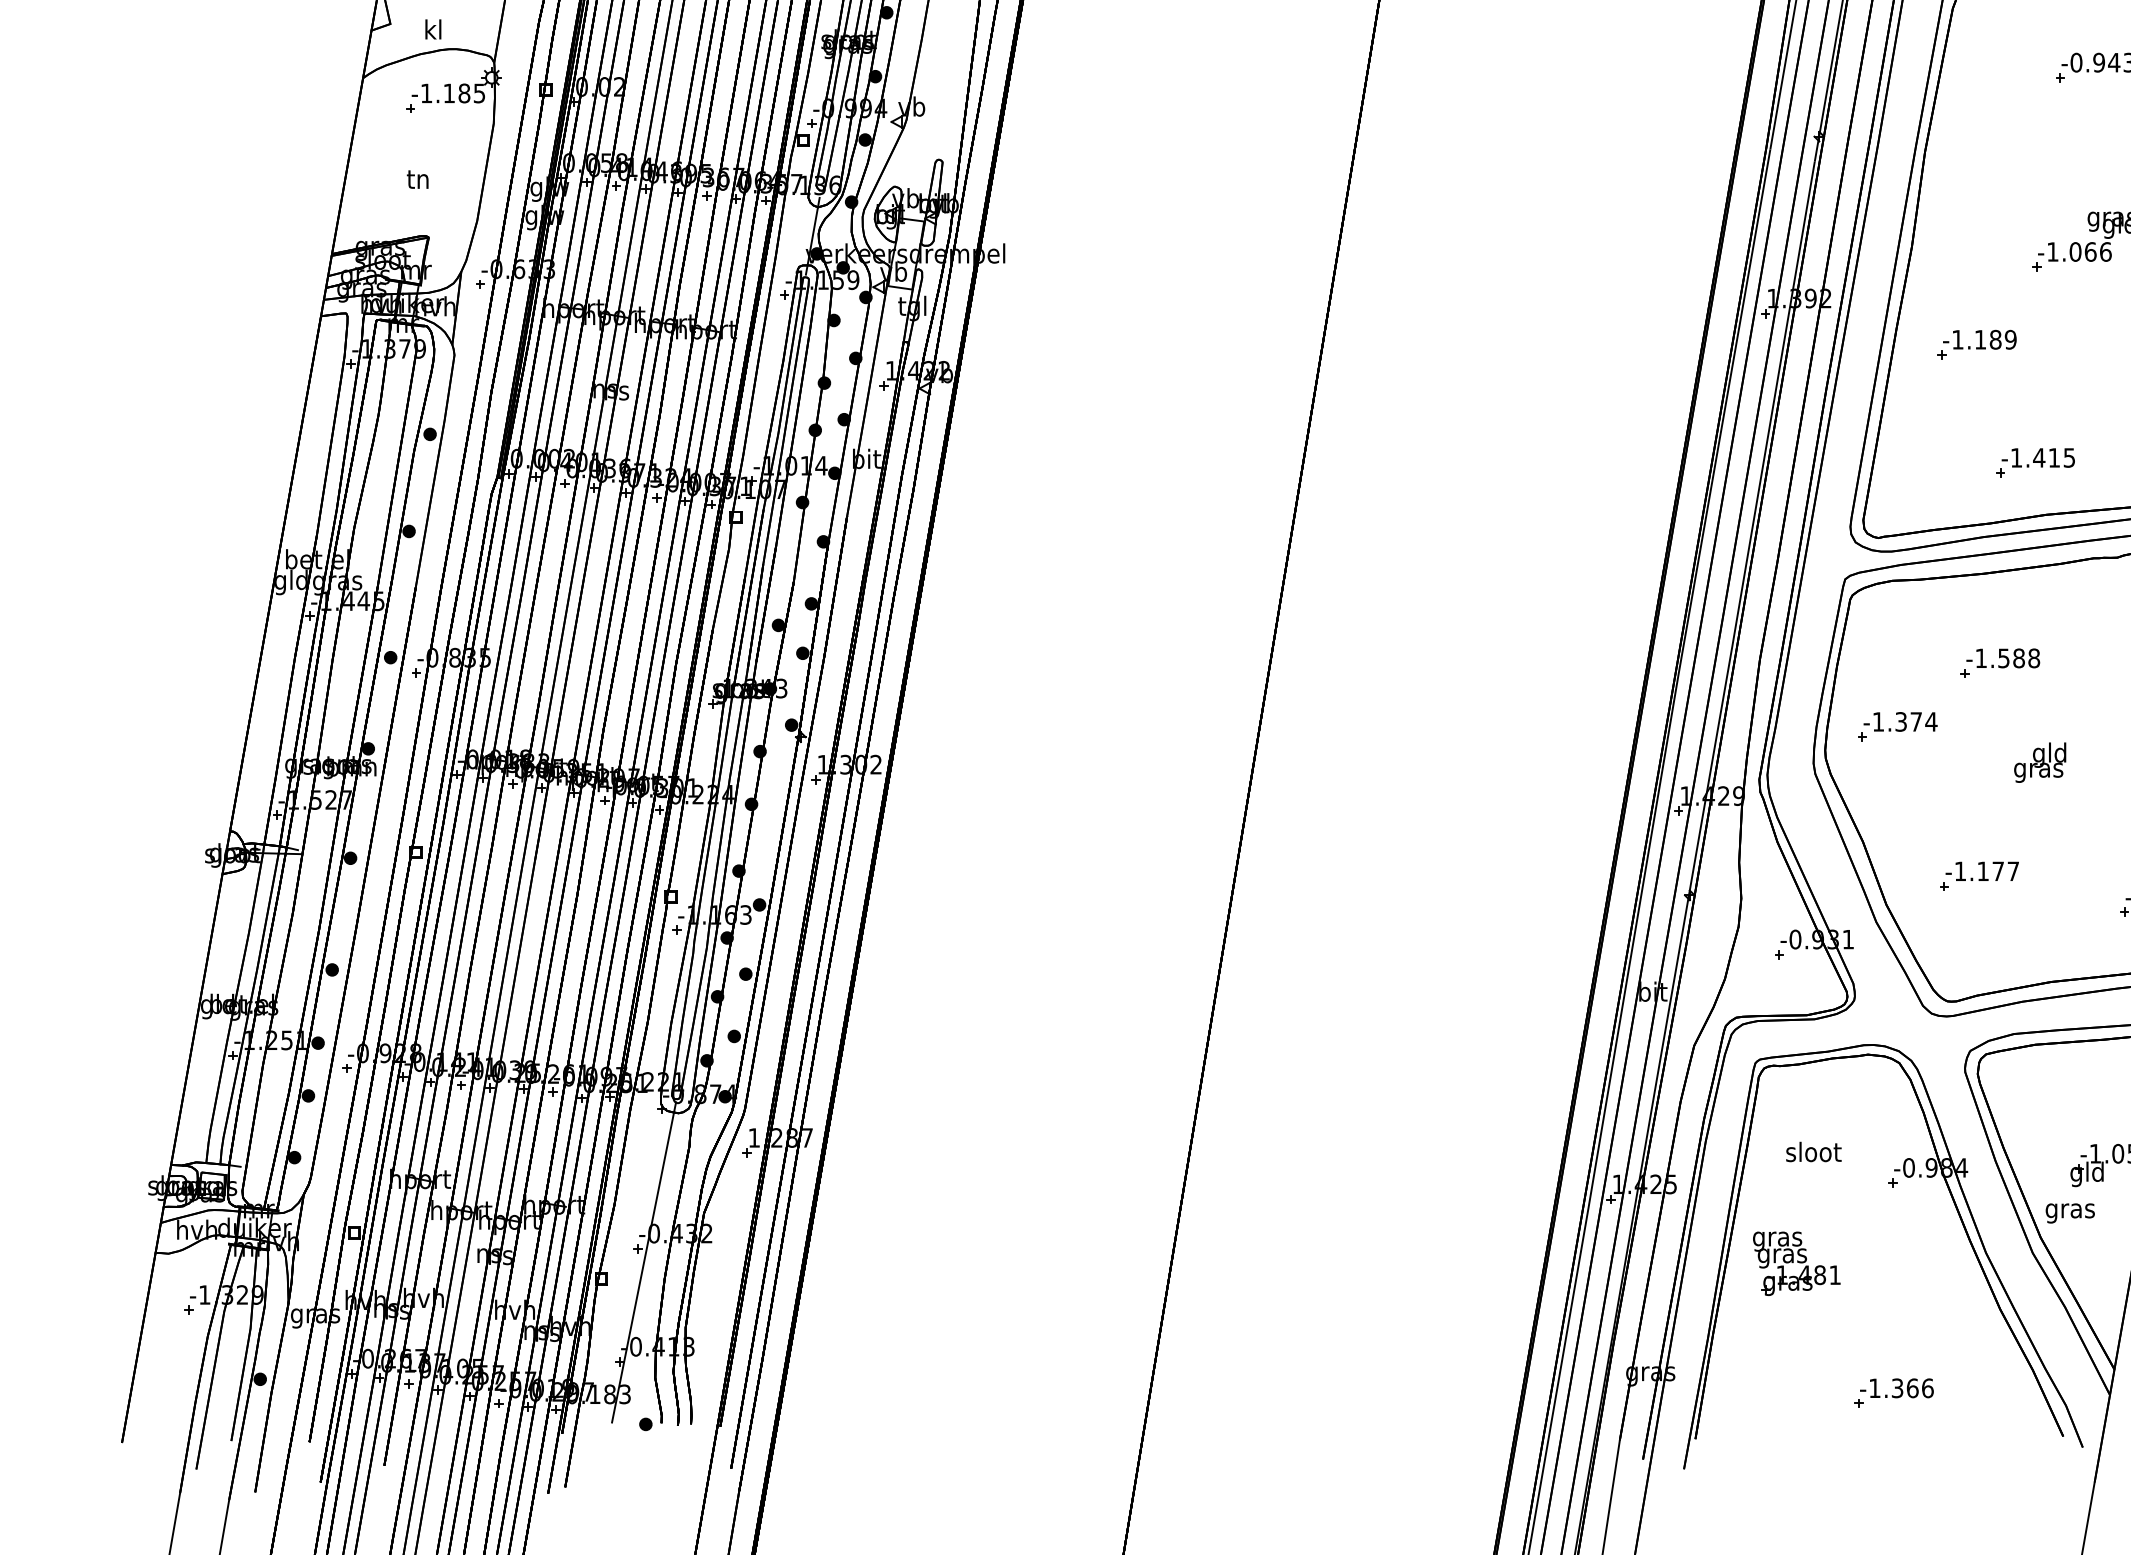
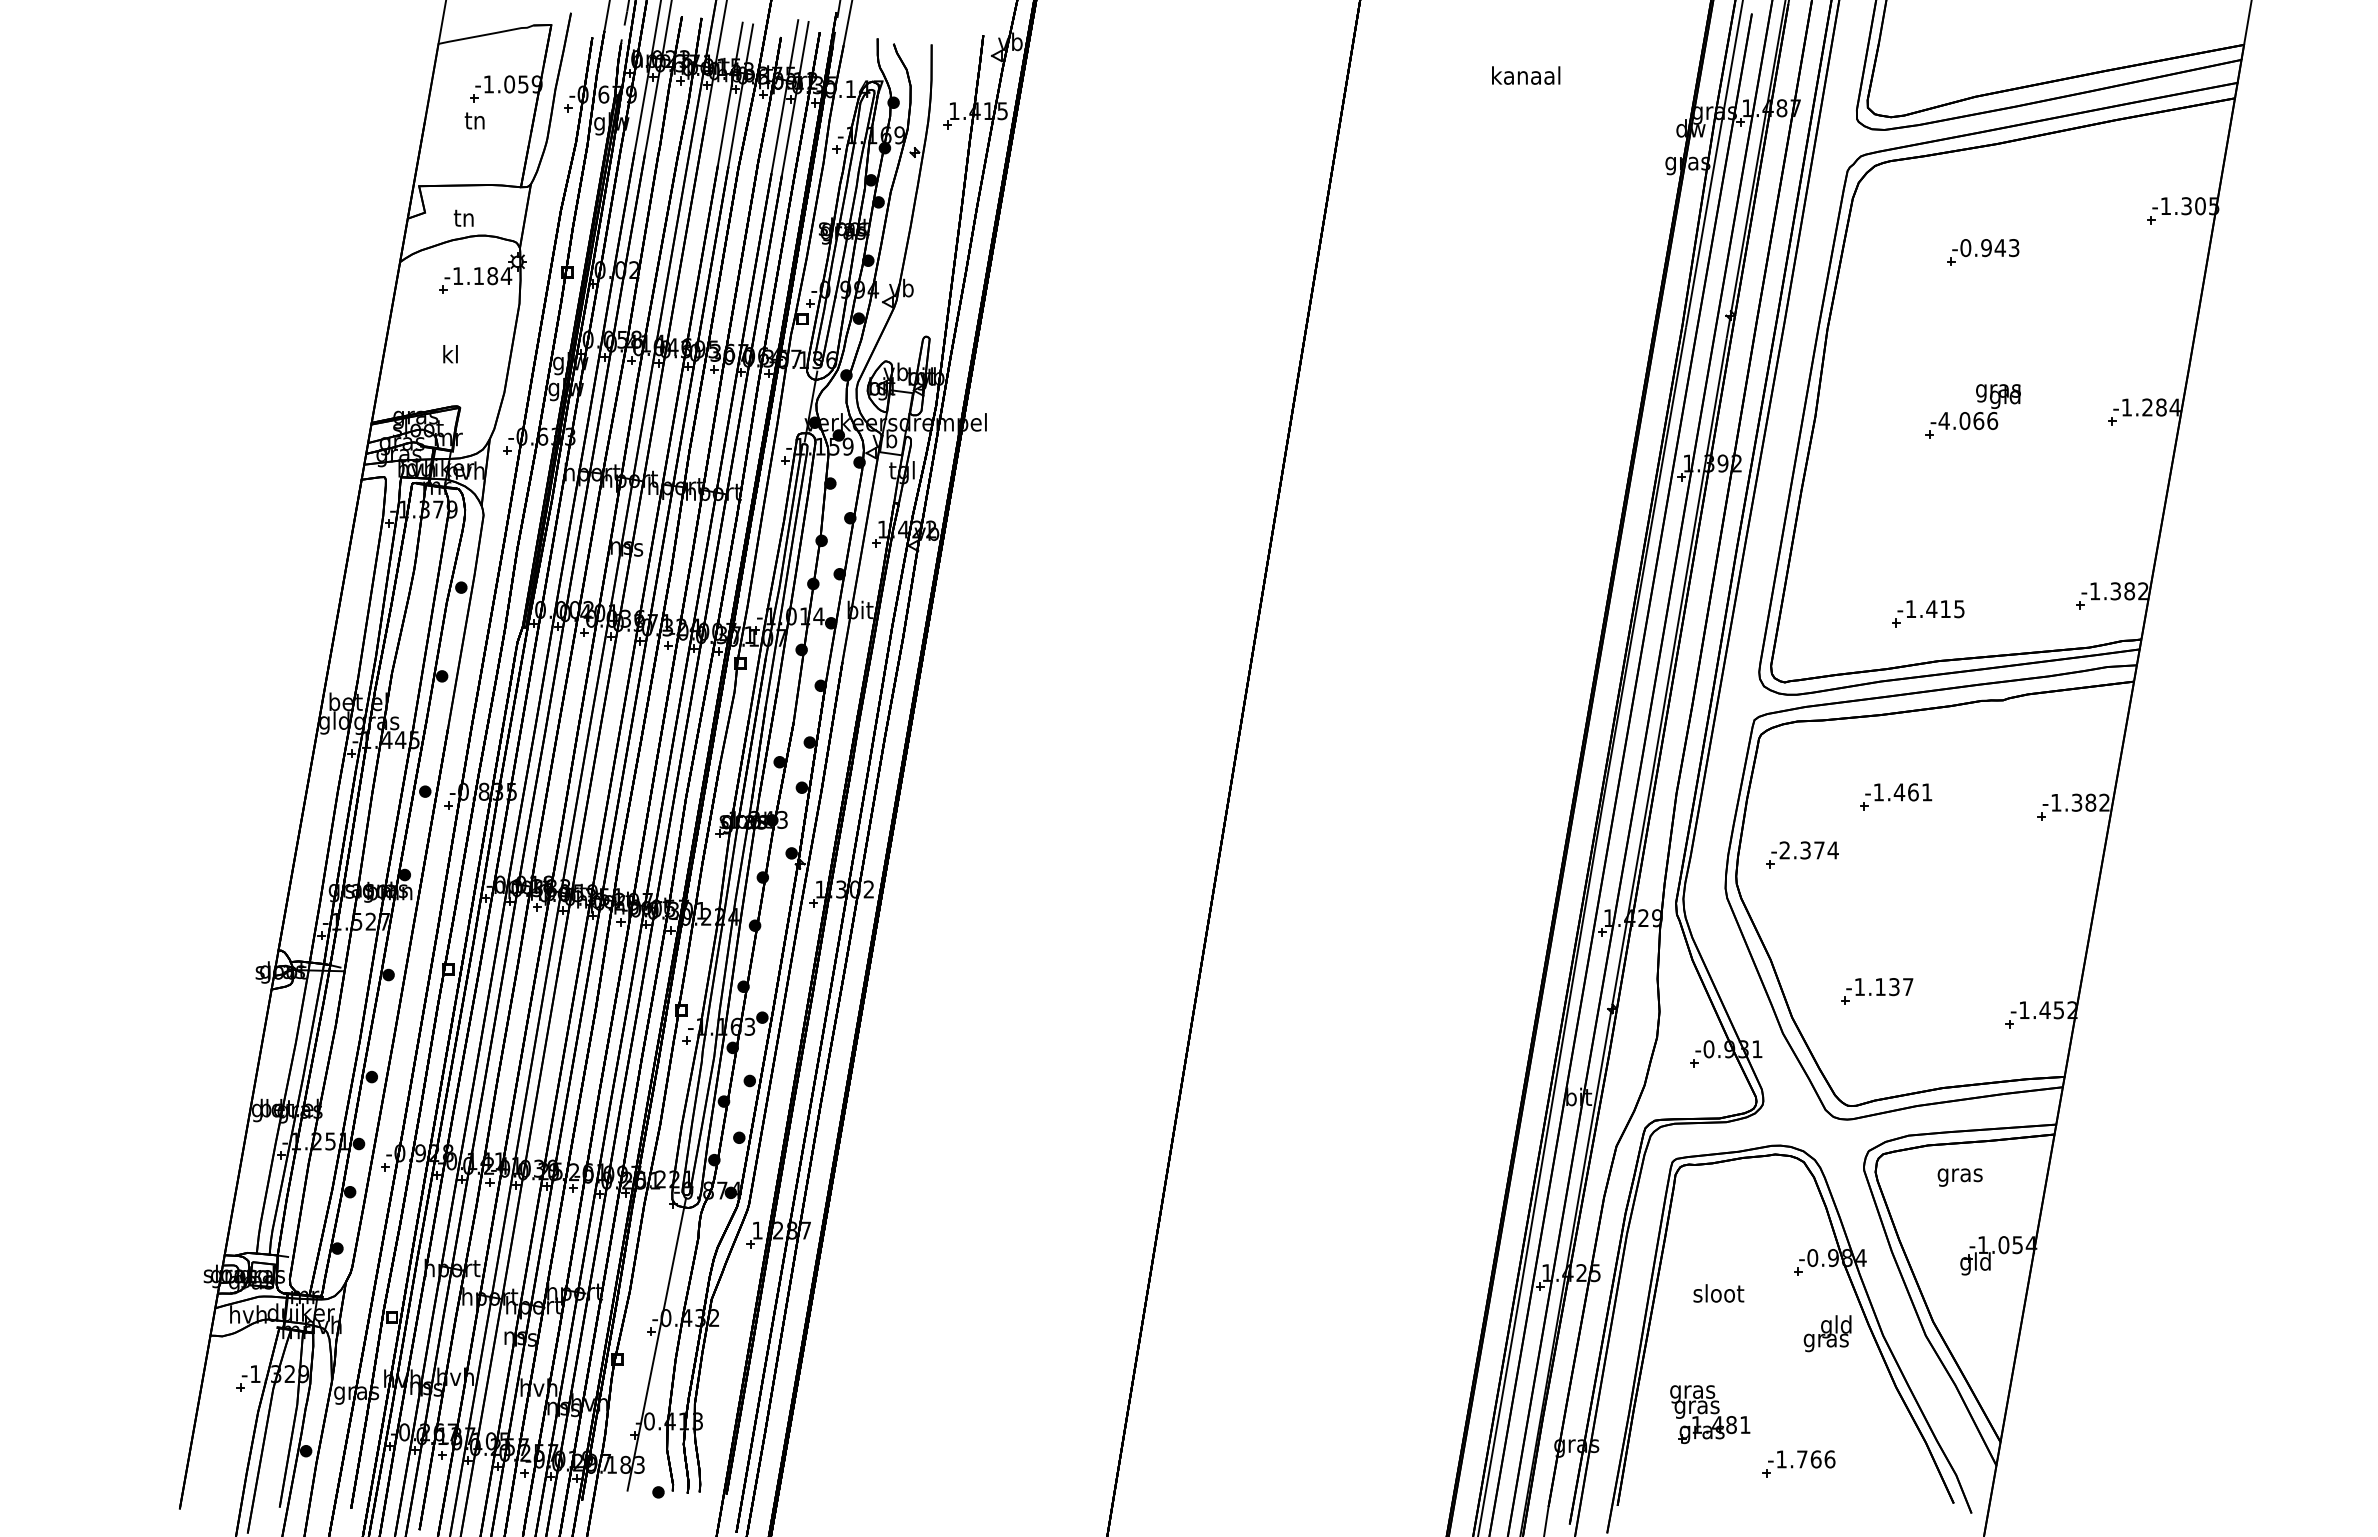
text: (432, 29) -> (463, 217), kl -> tn
text: (479, 93) -> (506, 276), -1.185 -> -1.184
text: (417, 179) -> (449, 354), tn -> kl
text: (2052, 251) -> (1943, 420), -1.066 -> -4.066
part: (1976, 344) -> (1874, 505), removed
text: (2018, 658) -> (1912, 792), -1.588 -> -1.461
text: (1878, 722) -> (1784, 850), -1.374 -> -2.374
text: (2040, 762) -> (1827, 1333), moved
text: (1998, 871) -> (1894, 987), -1.177 -> -1.137
text: (1813, 1152) -> (1718, 1293), moved
text: (2069, 1213) -> (1959, 1177), moved
part: (1797, 1263) -> (1710, 1414), moved
text: (1897, 1388) -> (1802, 1459), -1.366 -> -1.766

